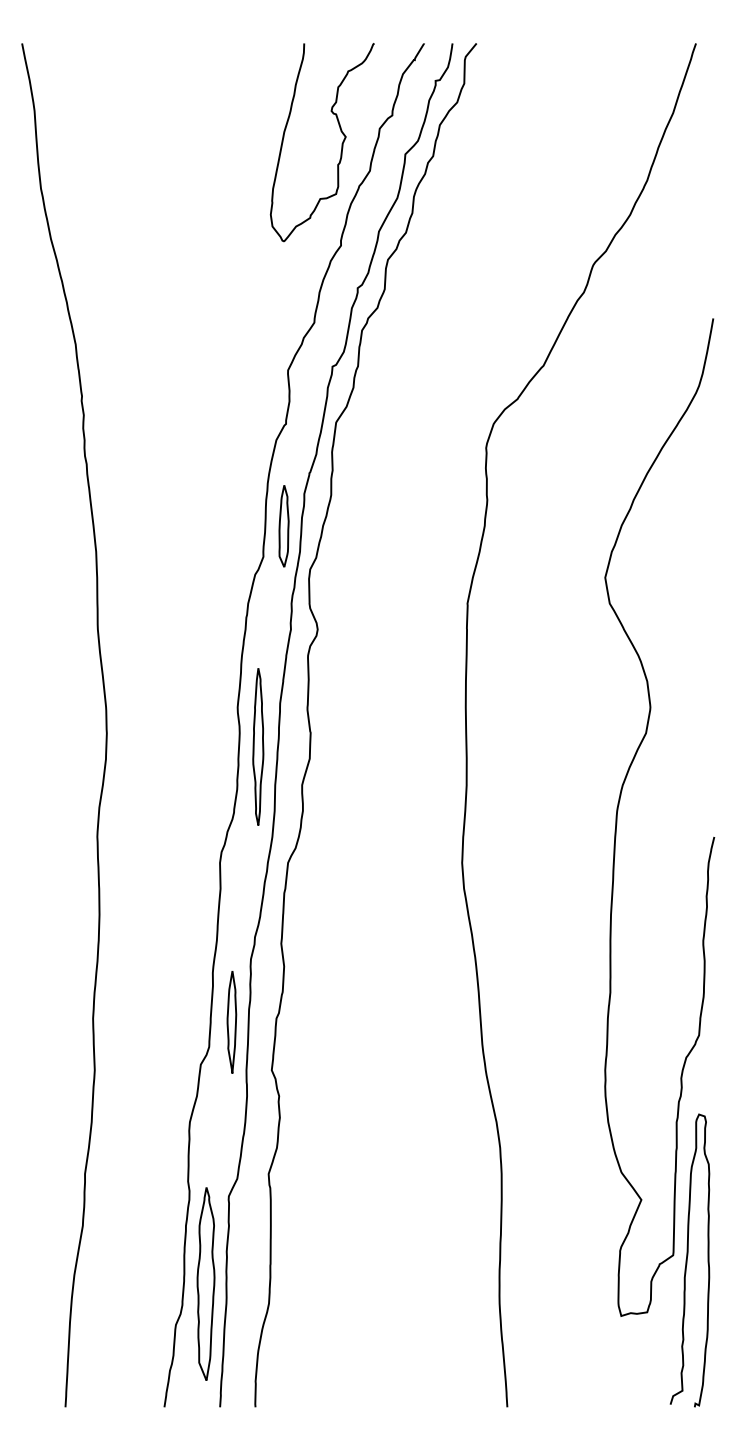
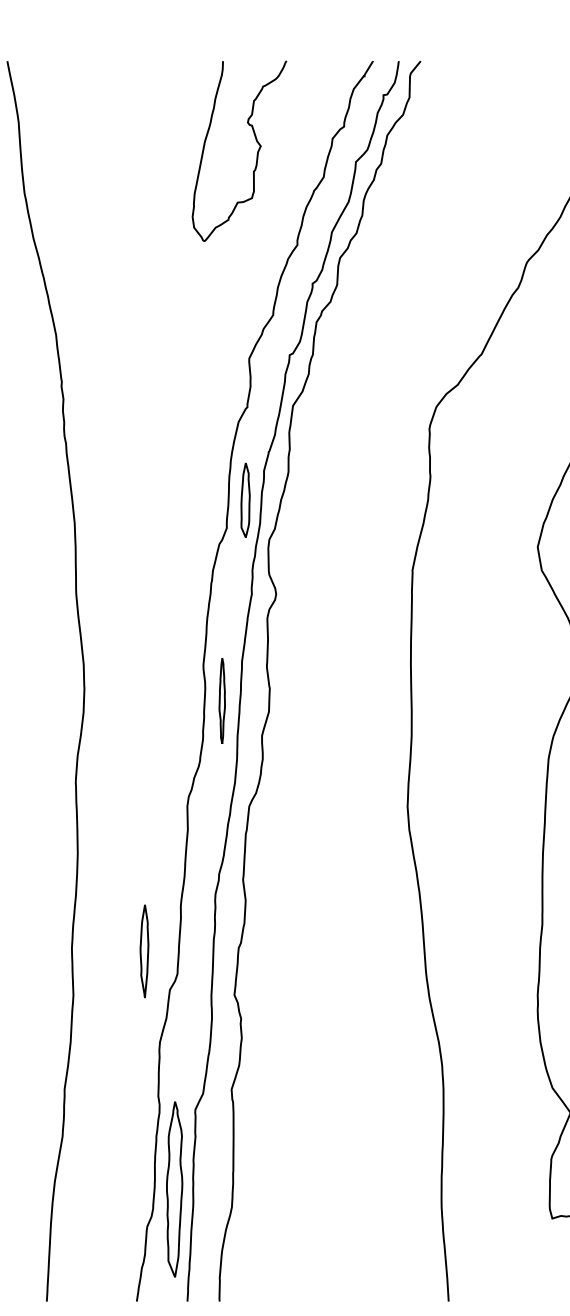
curve: (341, 143) -> (256, 152), moved
part: (258, 746) -> (222, 700), size x0.6
part: (231, 1022) -> (144, 951), moved

